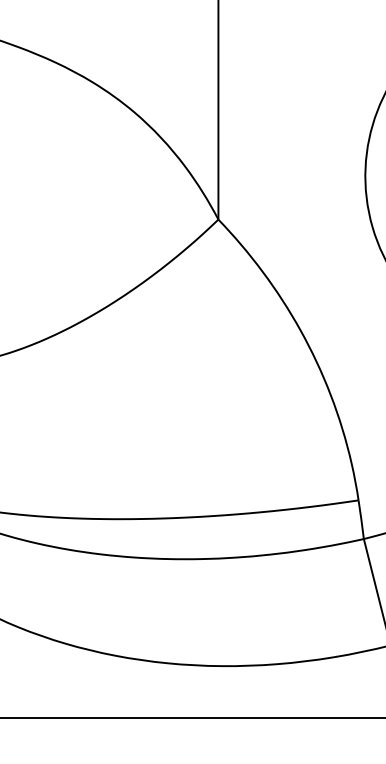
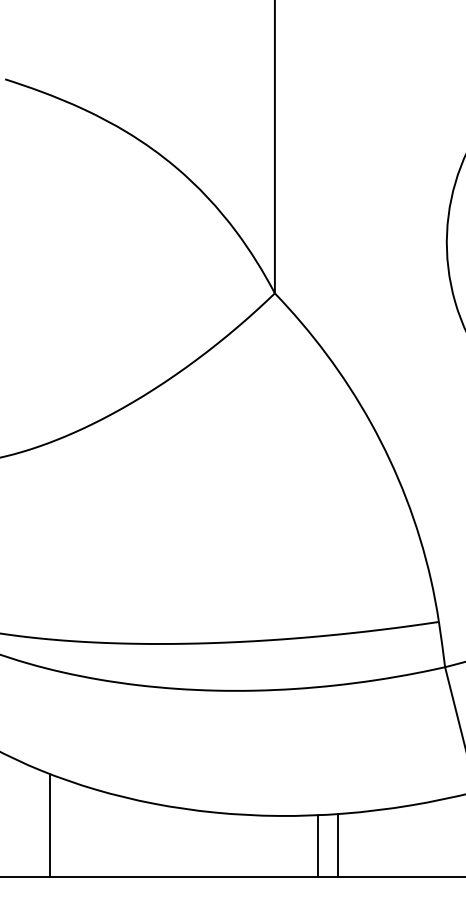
line: (26, 674) -> (50, 825), added
line: (254, 691) -> (317, 845), added
line: (271, 691) -> (337, 845), added

